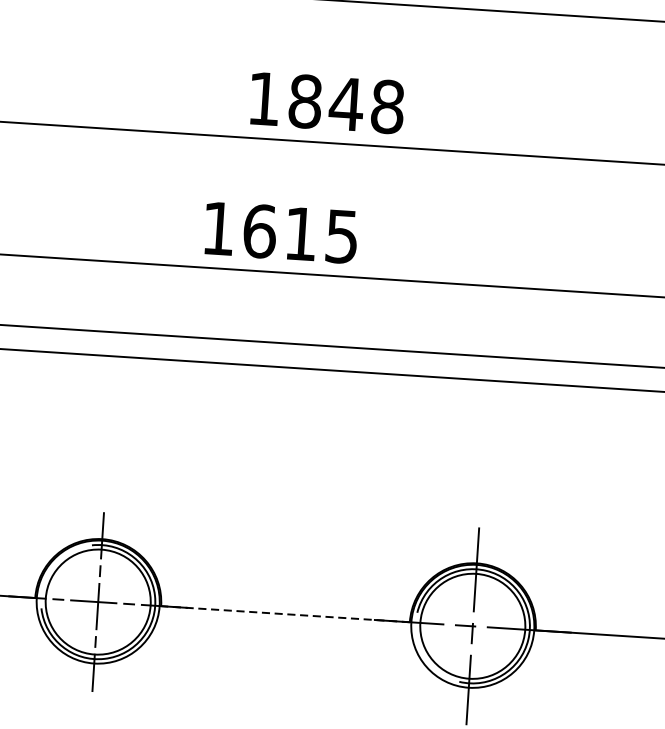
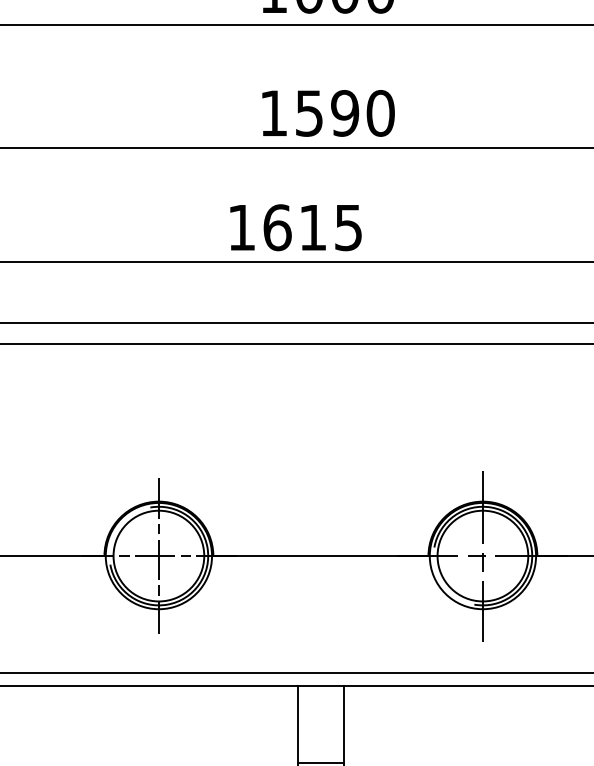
text: (345, 104) -> (344, 113), 1848 -> 1590
line: (285, 614) -> (320, 556), dashed -> solid

